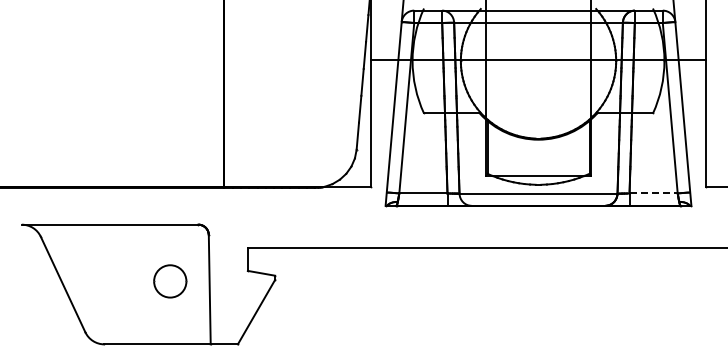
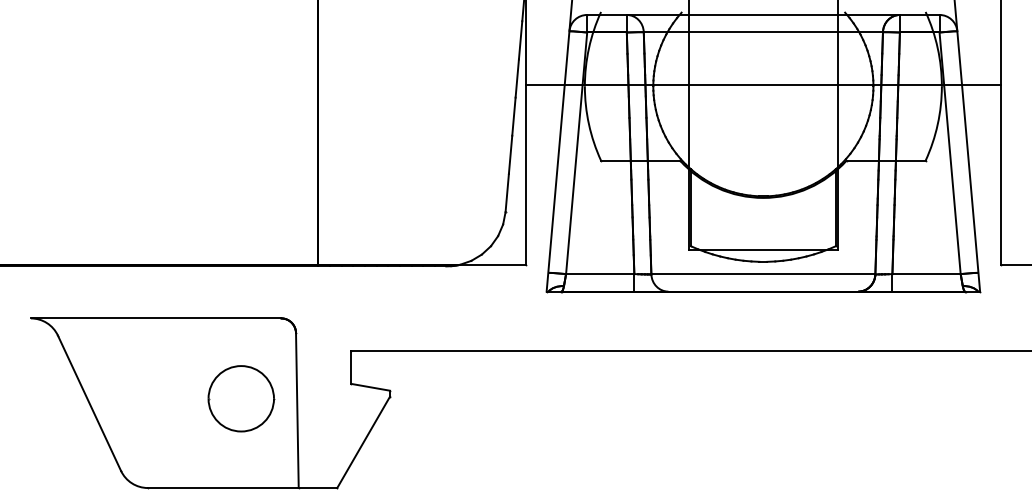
line: (654, 193) -> (927, 274), dashed -> solid
part: (170, 281) -> (241, 398), size x1.43

